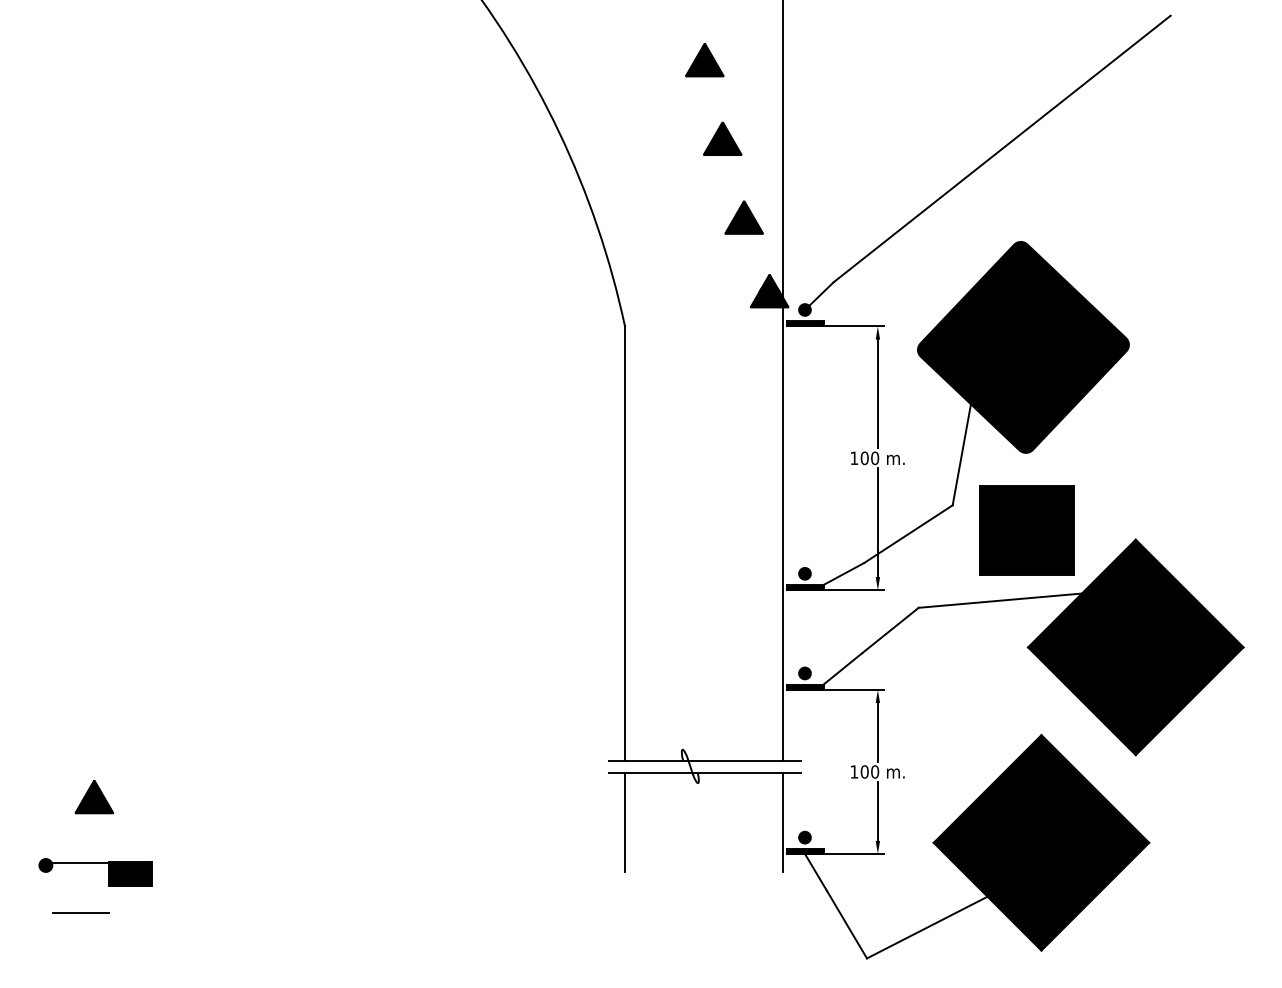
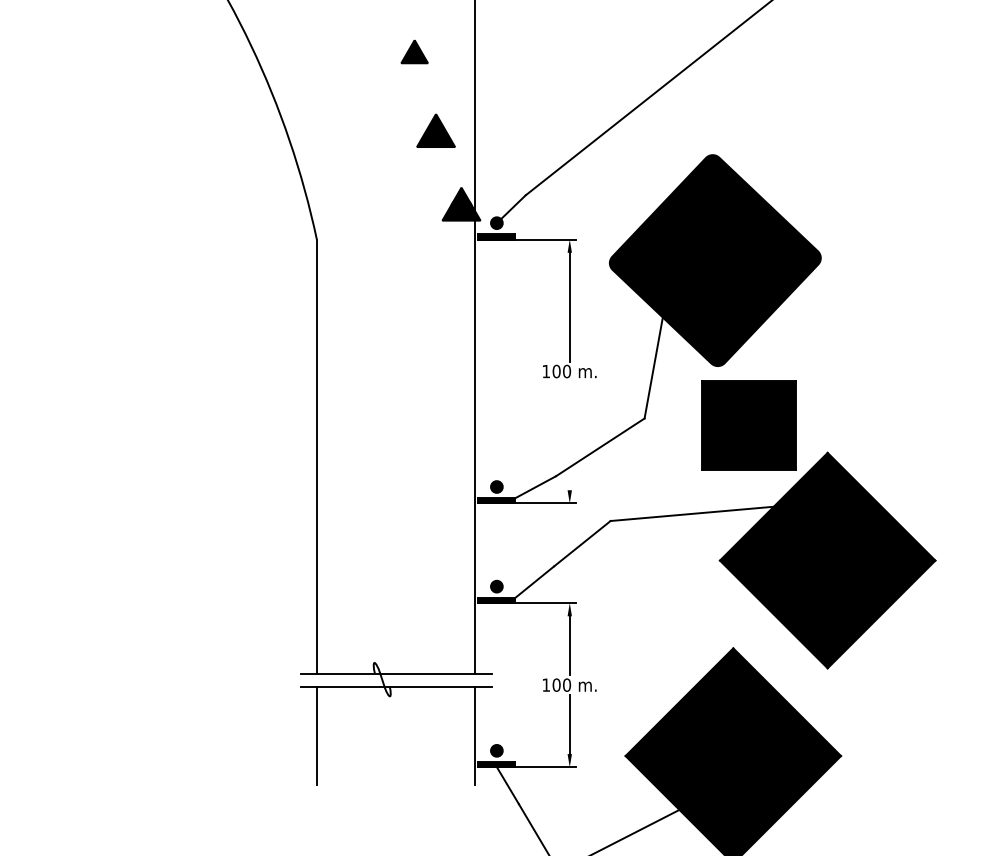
part: (722, 138) -> (414, 51), size x0.7
line: (877, 522) -> (569, 435), removed
part: (1026, 530) -> (748, 425), moved

